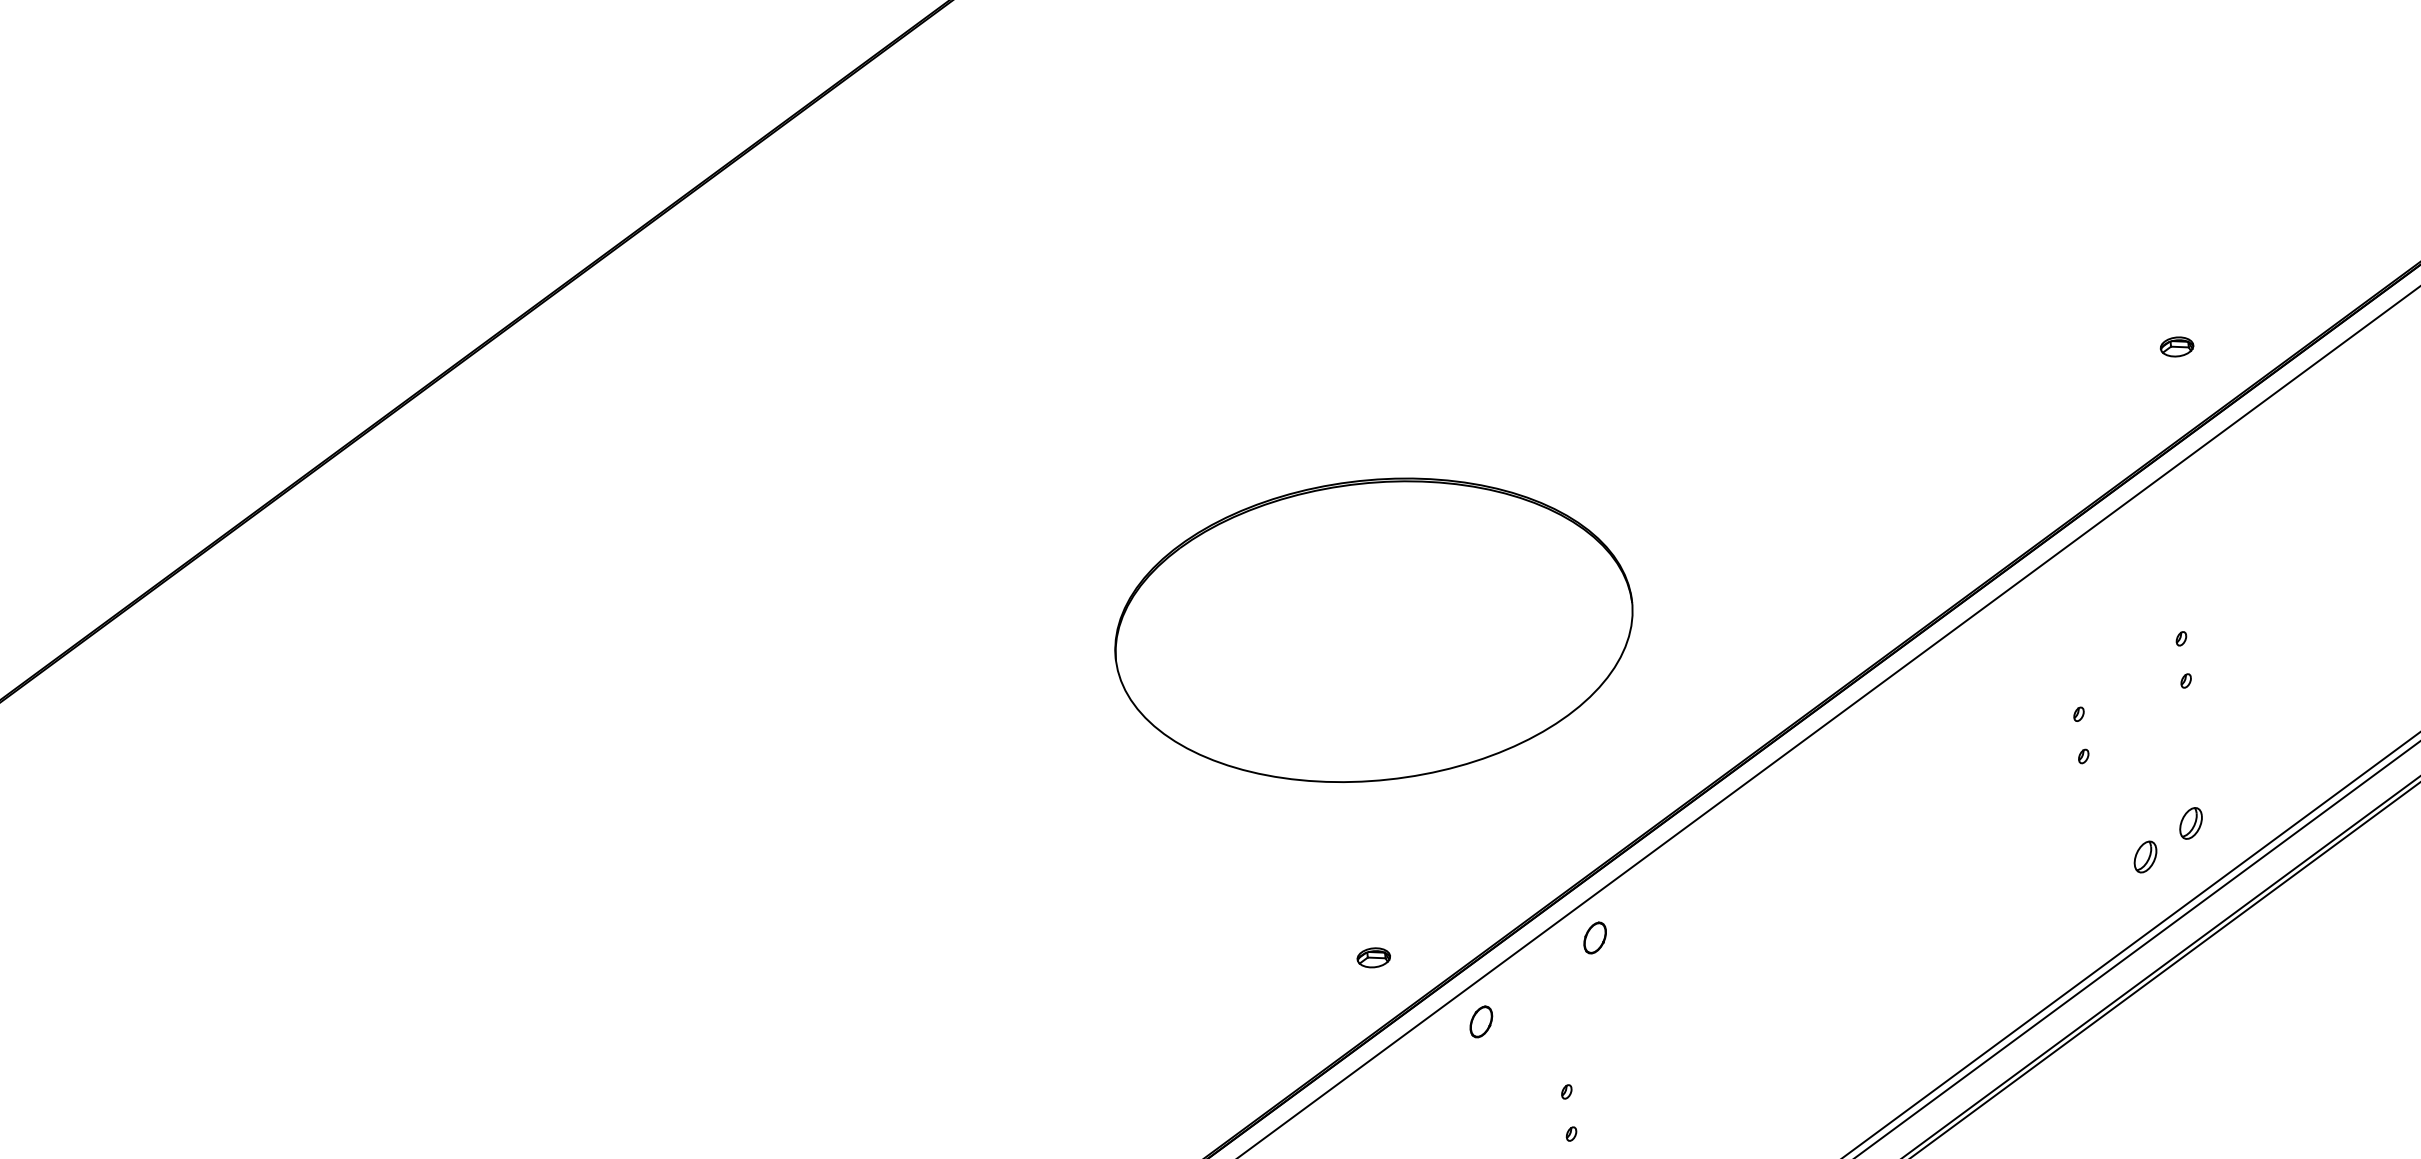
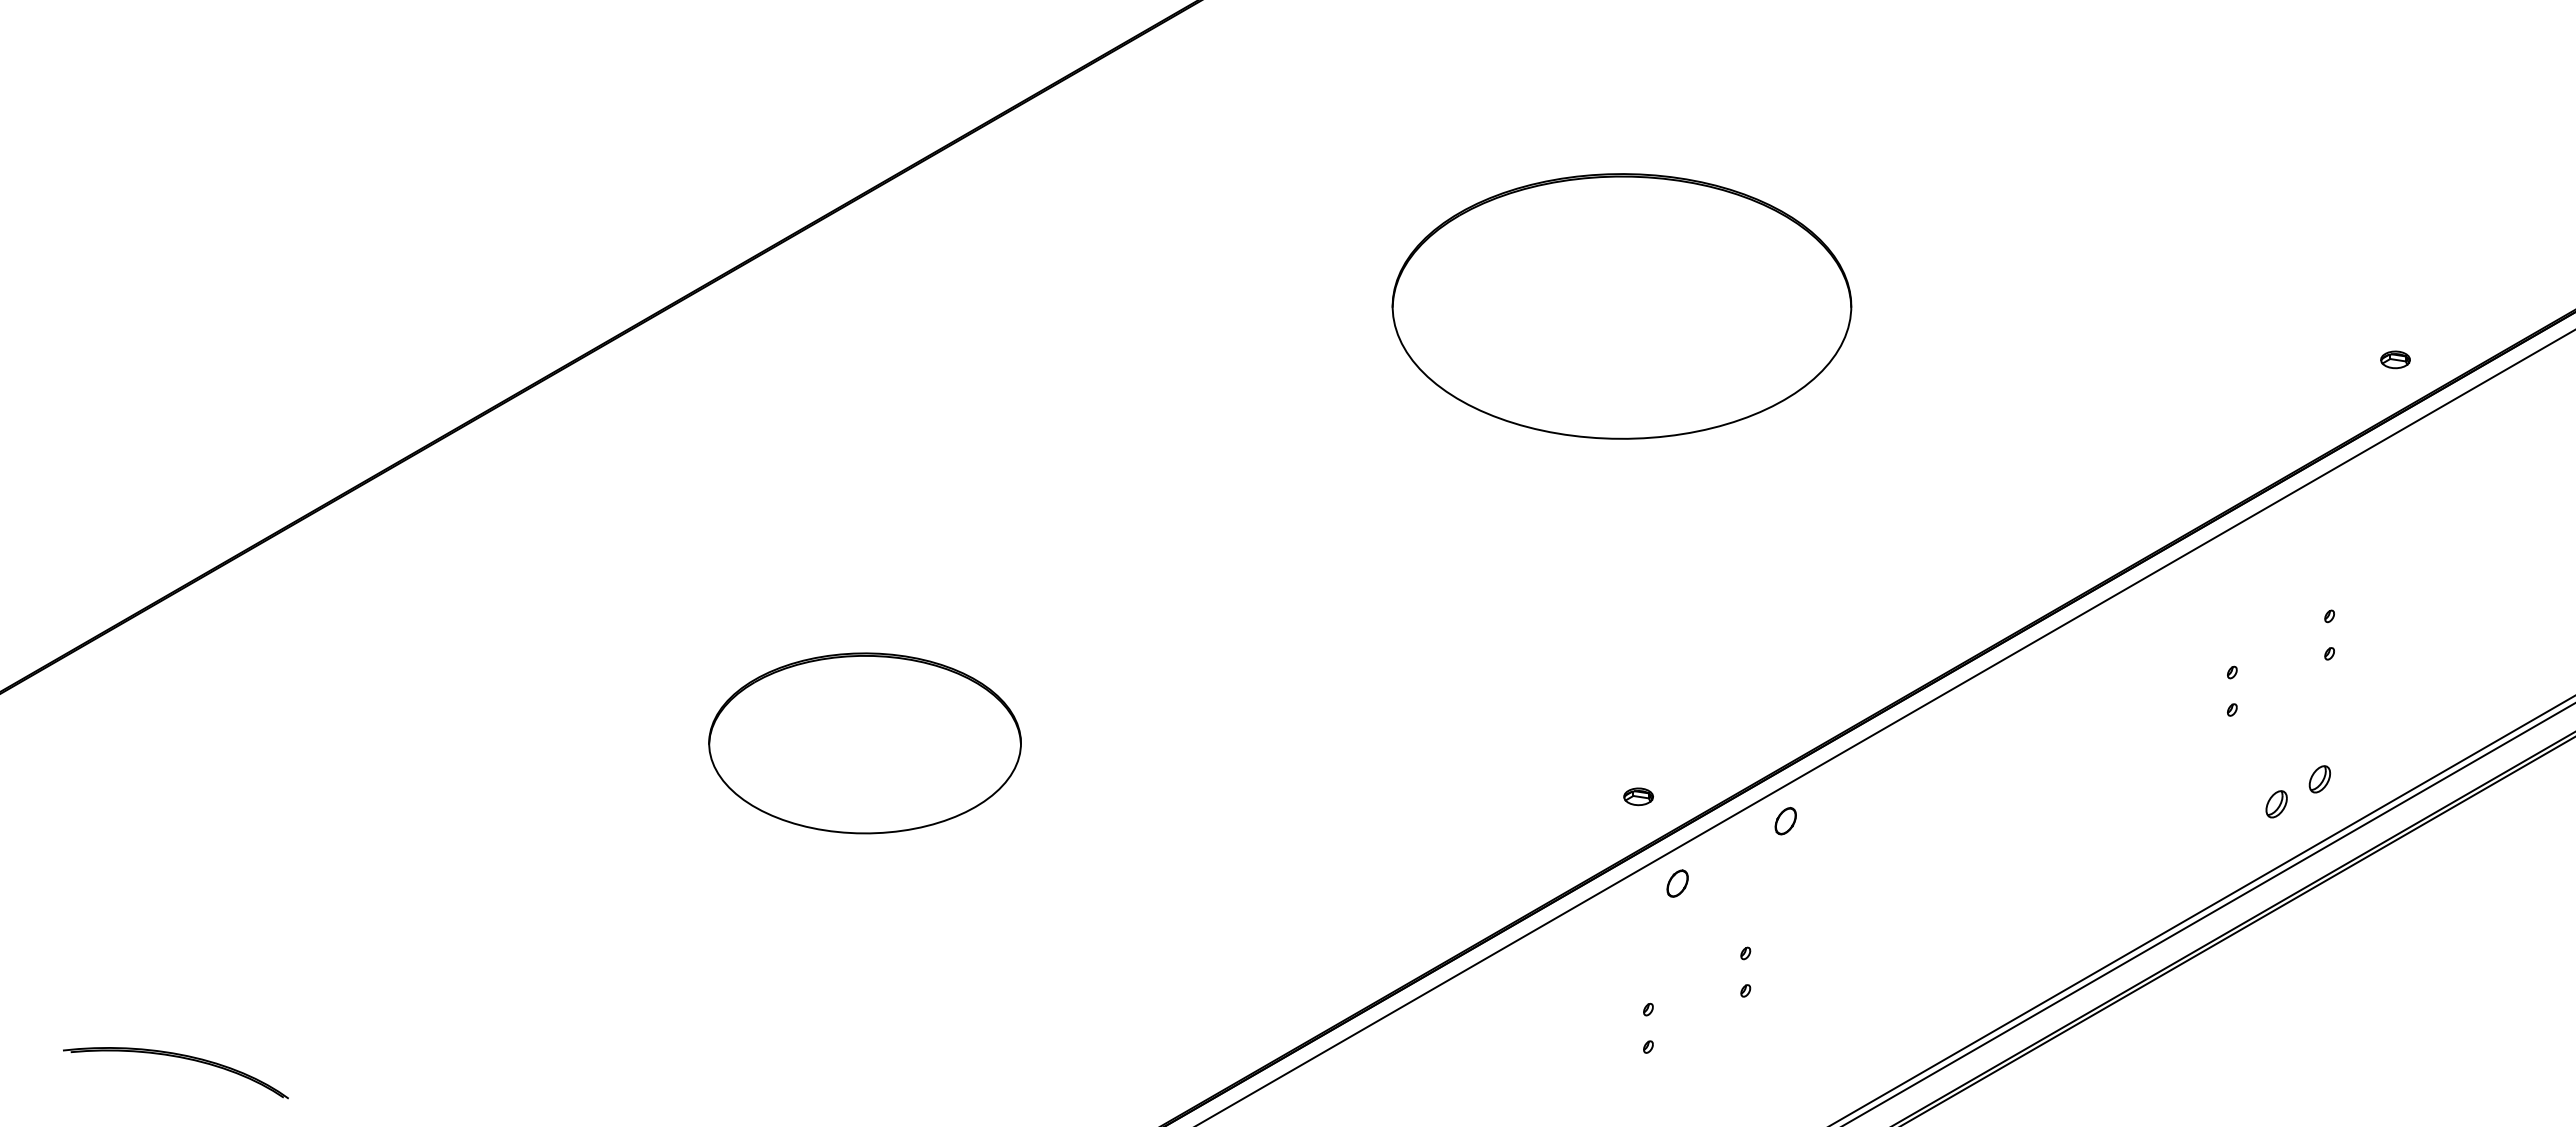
part: (2176, 346) -> (2395, 359), moved
part: (1373, 630) -> (1621, 306), moved
part: (1373, 957) -> (1638, 796), moved
part: (548, 966) -> (864, 743), added

